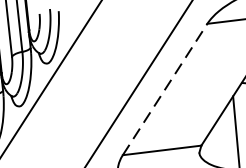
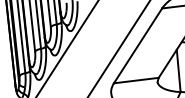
line: (165, 88) -> (138, 45), dashed -> solid

